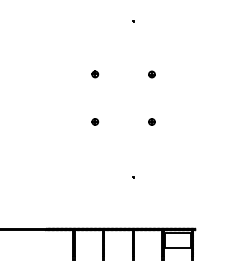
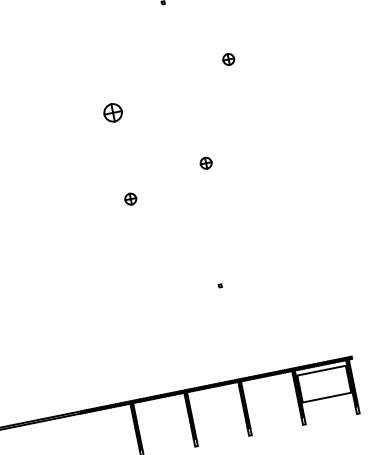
part: (95, 74) -> (113, 112), size x1.6
part: (151, 74) -> (227, 59), moved
part: (151, 121) -> (205, 162), moved

